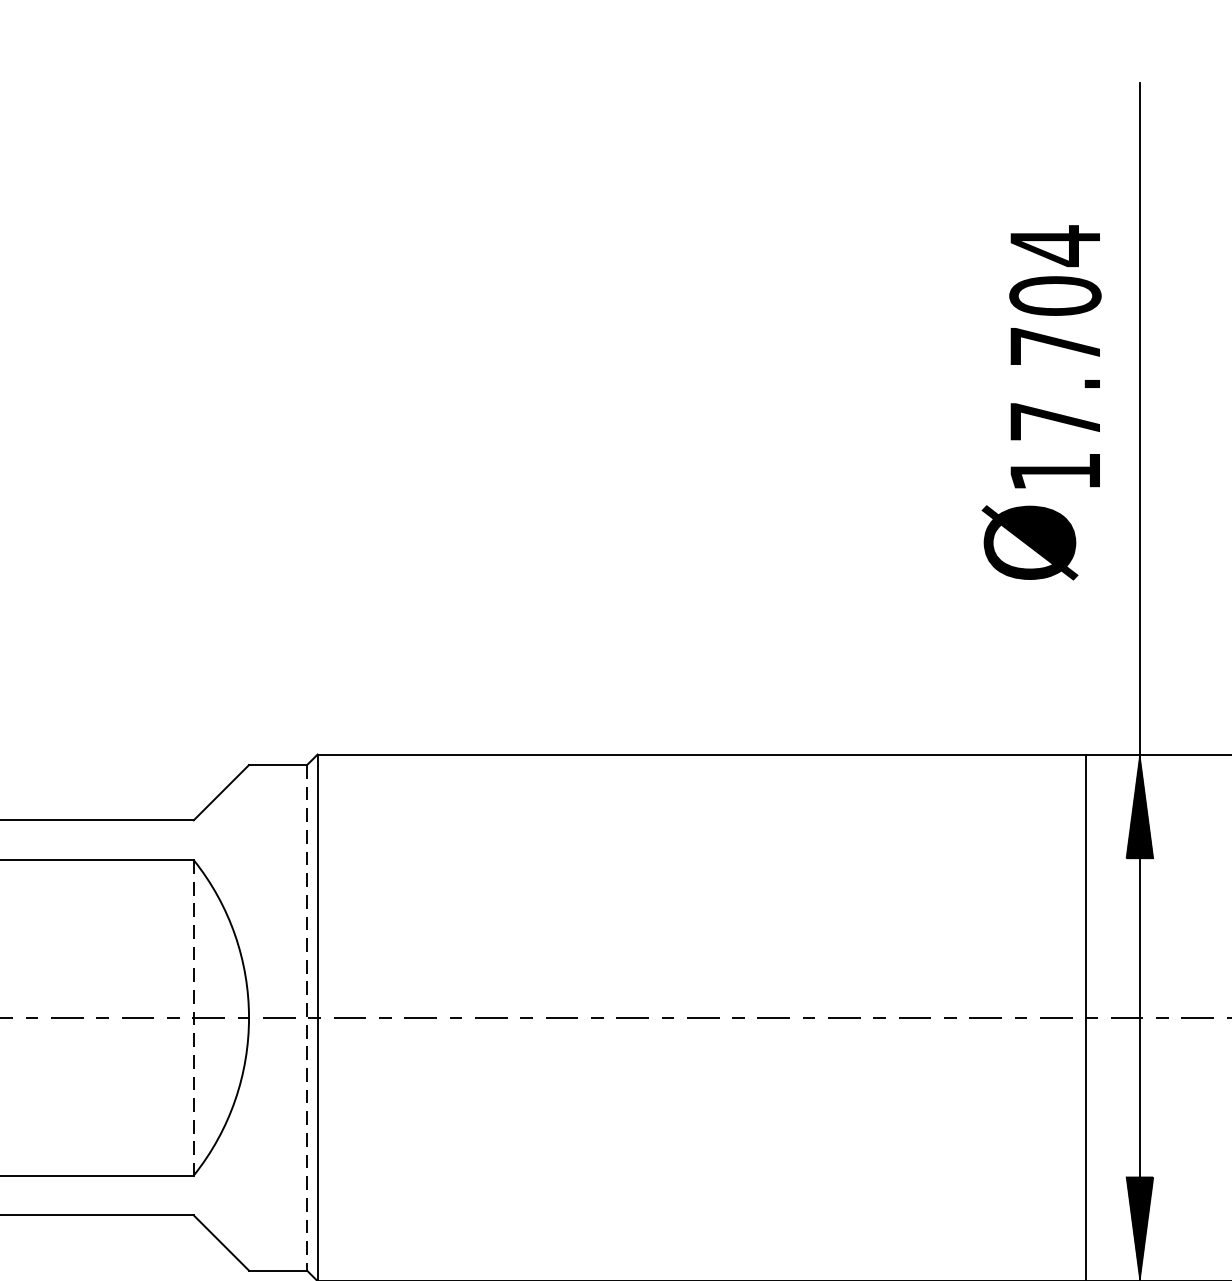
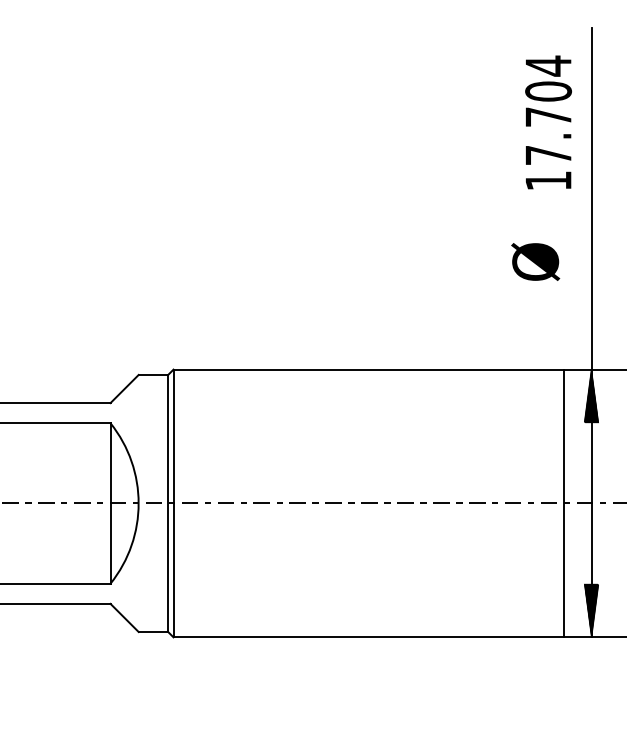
text: (1055, 356) -> (548, 122), moved
line: (193, 1017) -> (110, 503), dashed -> solid
line: (307, 1017) -> (168, 503), dashed -> solid

